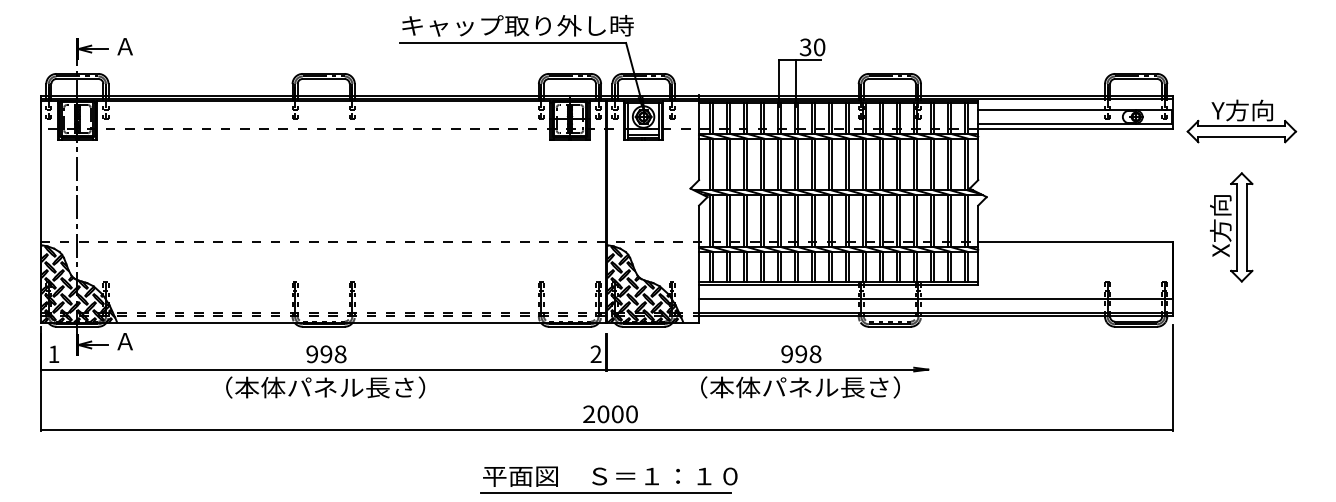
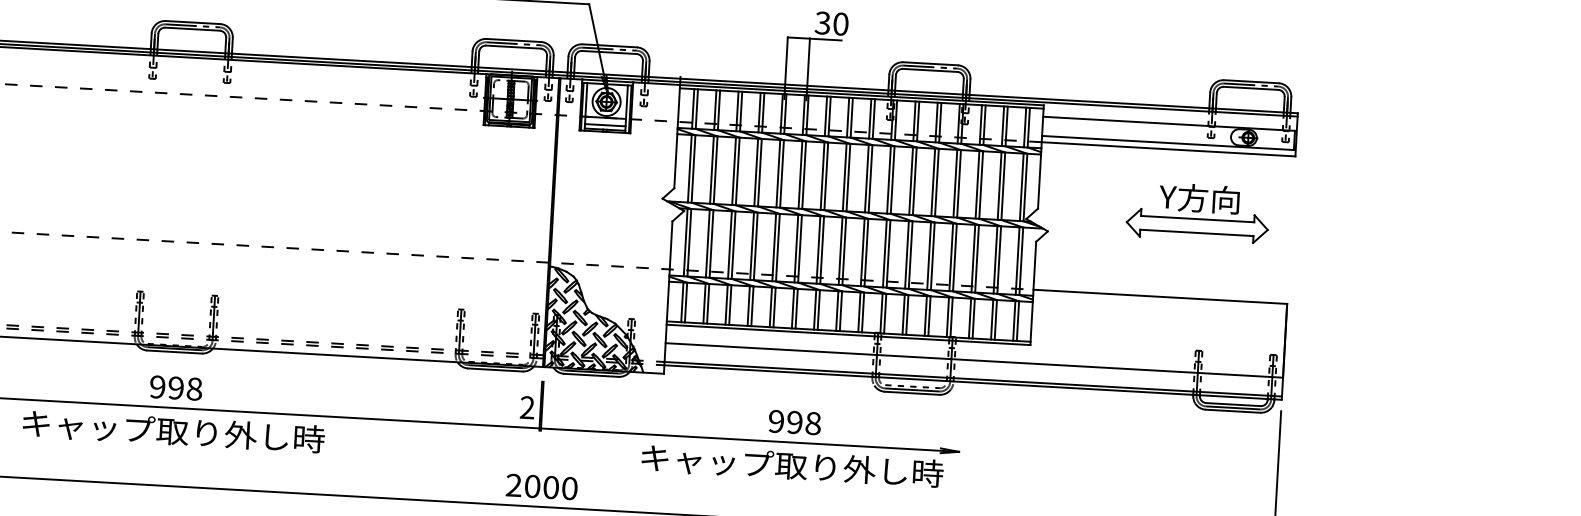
part: (1241, 121) -> (1197, 212), moved
part: (1231, 227) -> (1364, 288), removed
text: (326, 387) -> (173, 431), （本体パネル長さ） -> キャップ取り外し時
text: (801, 387) -> (792, 465), （本体パネル長さ） -> キャップ取り外し時

